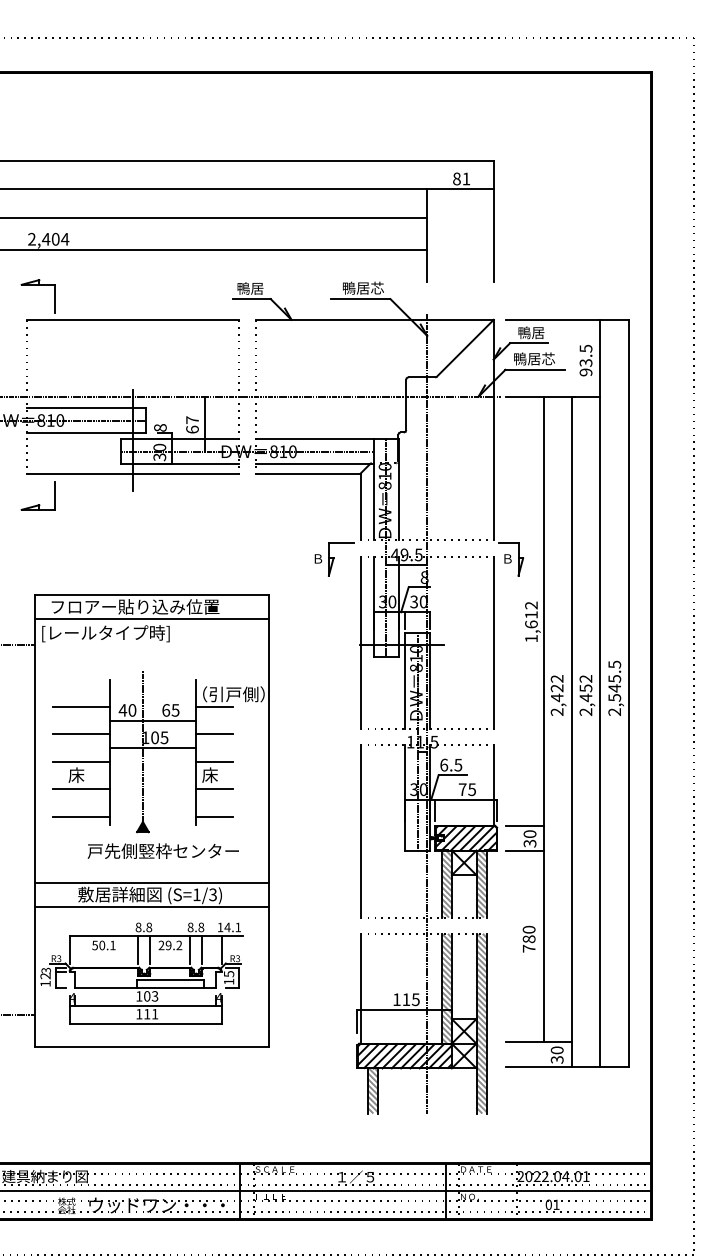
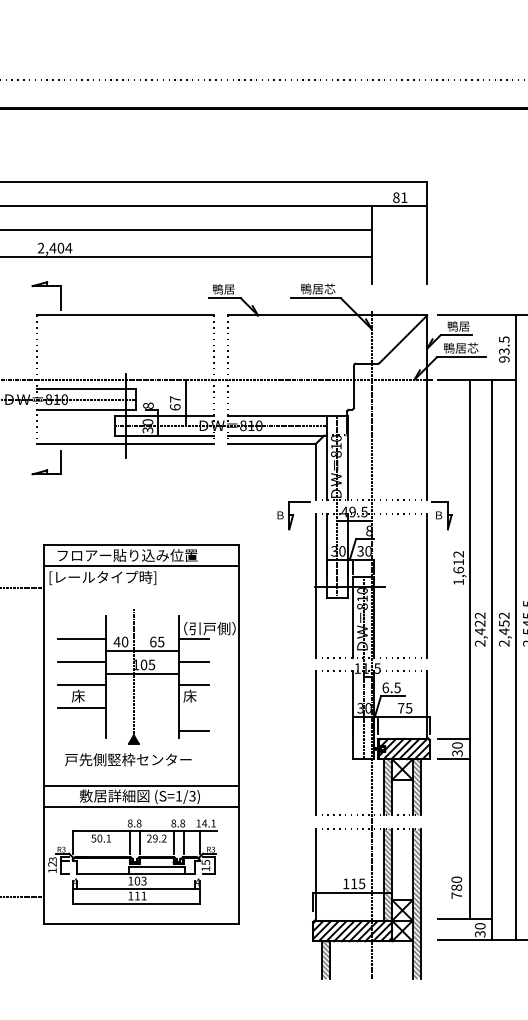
line: (214, 789) -> (193, 708), removed
line: (81, 816) -> (82, 730), removed
text: (162, 850) -> (127, 759), moved
text: (528, 938) -> (456, 887), moved

